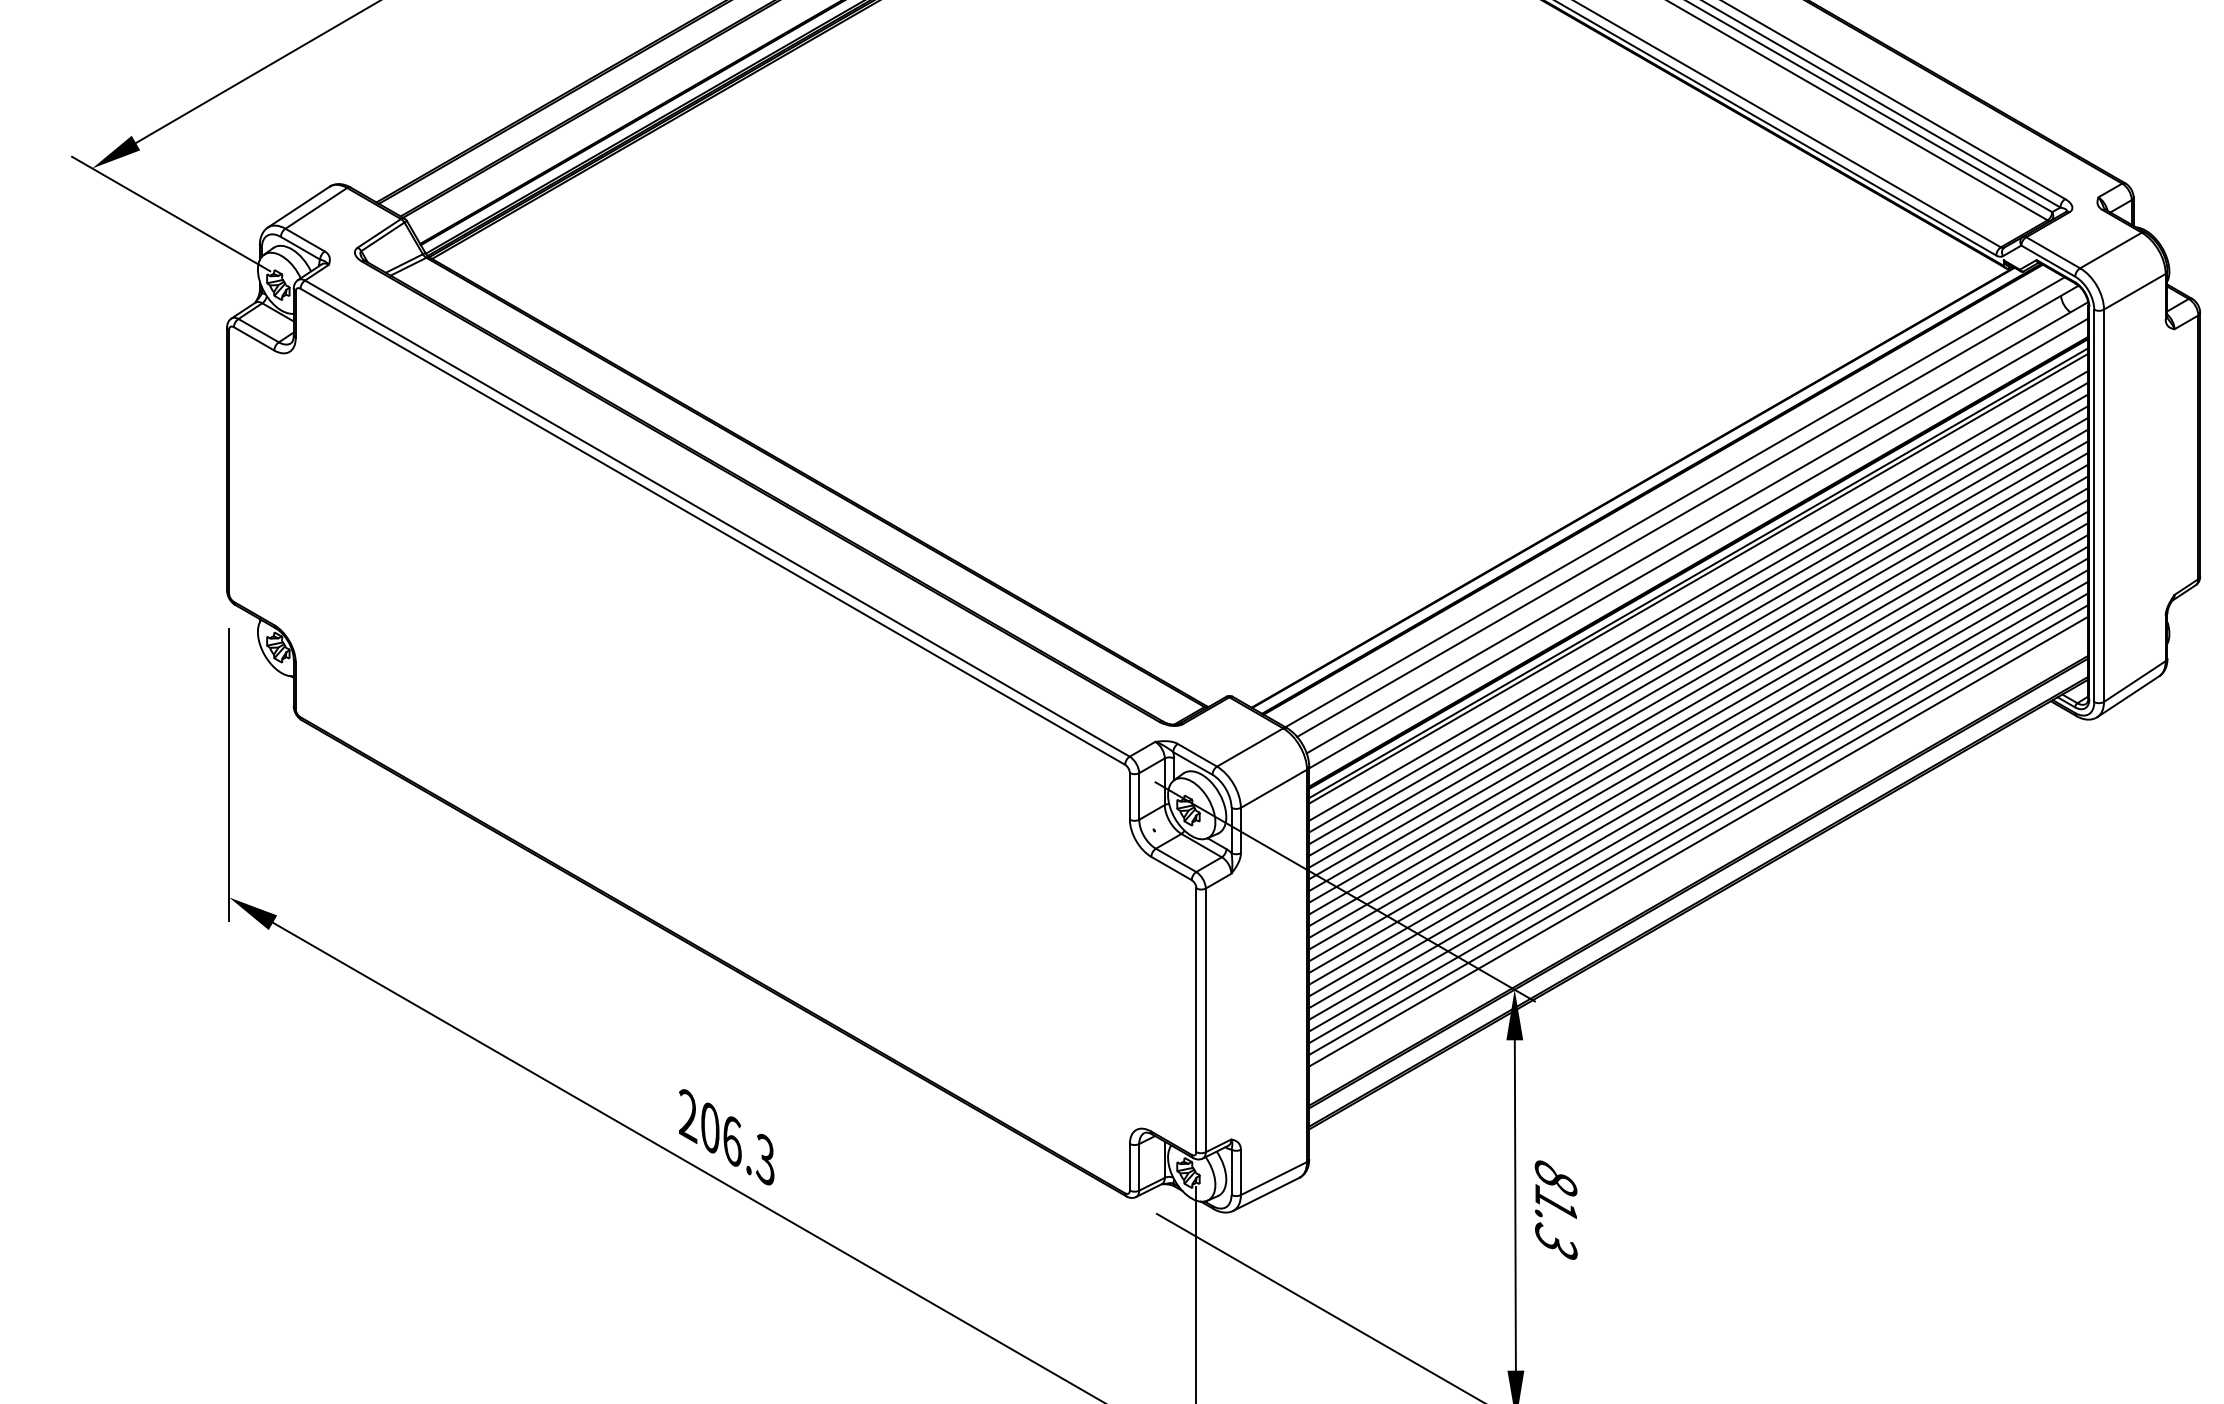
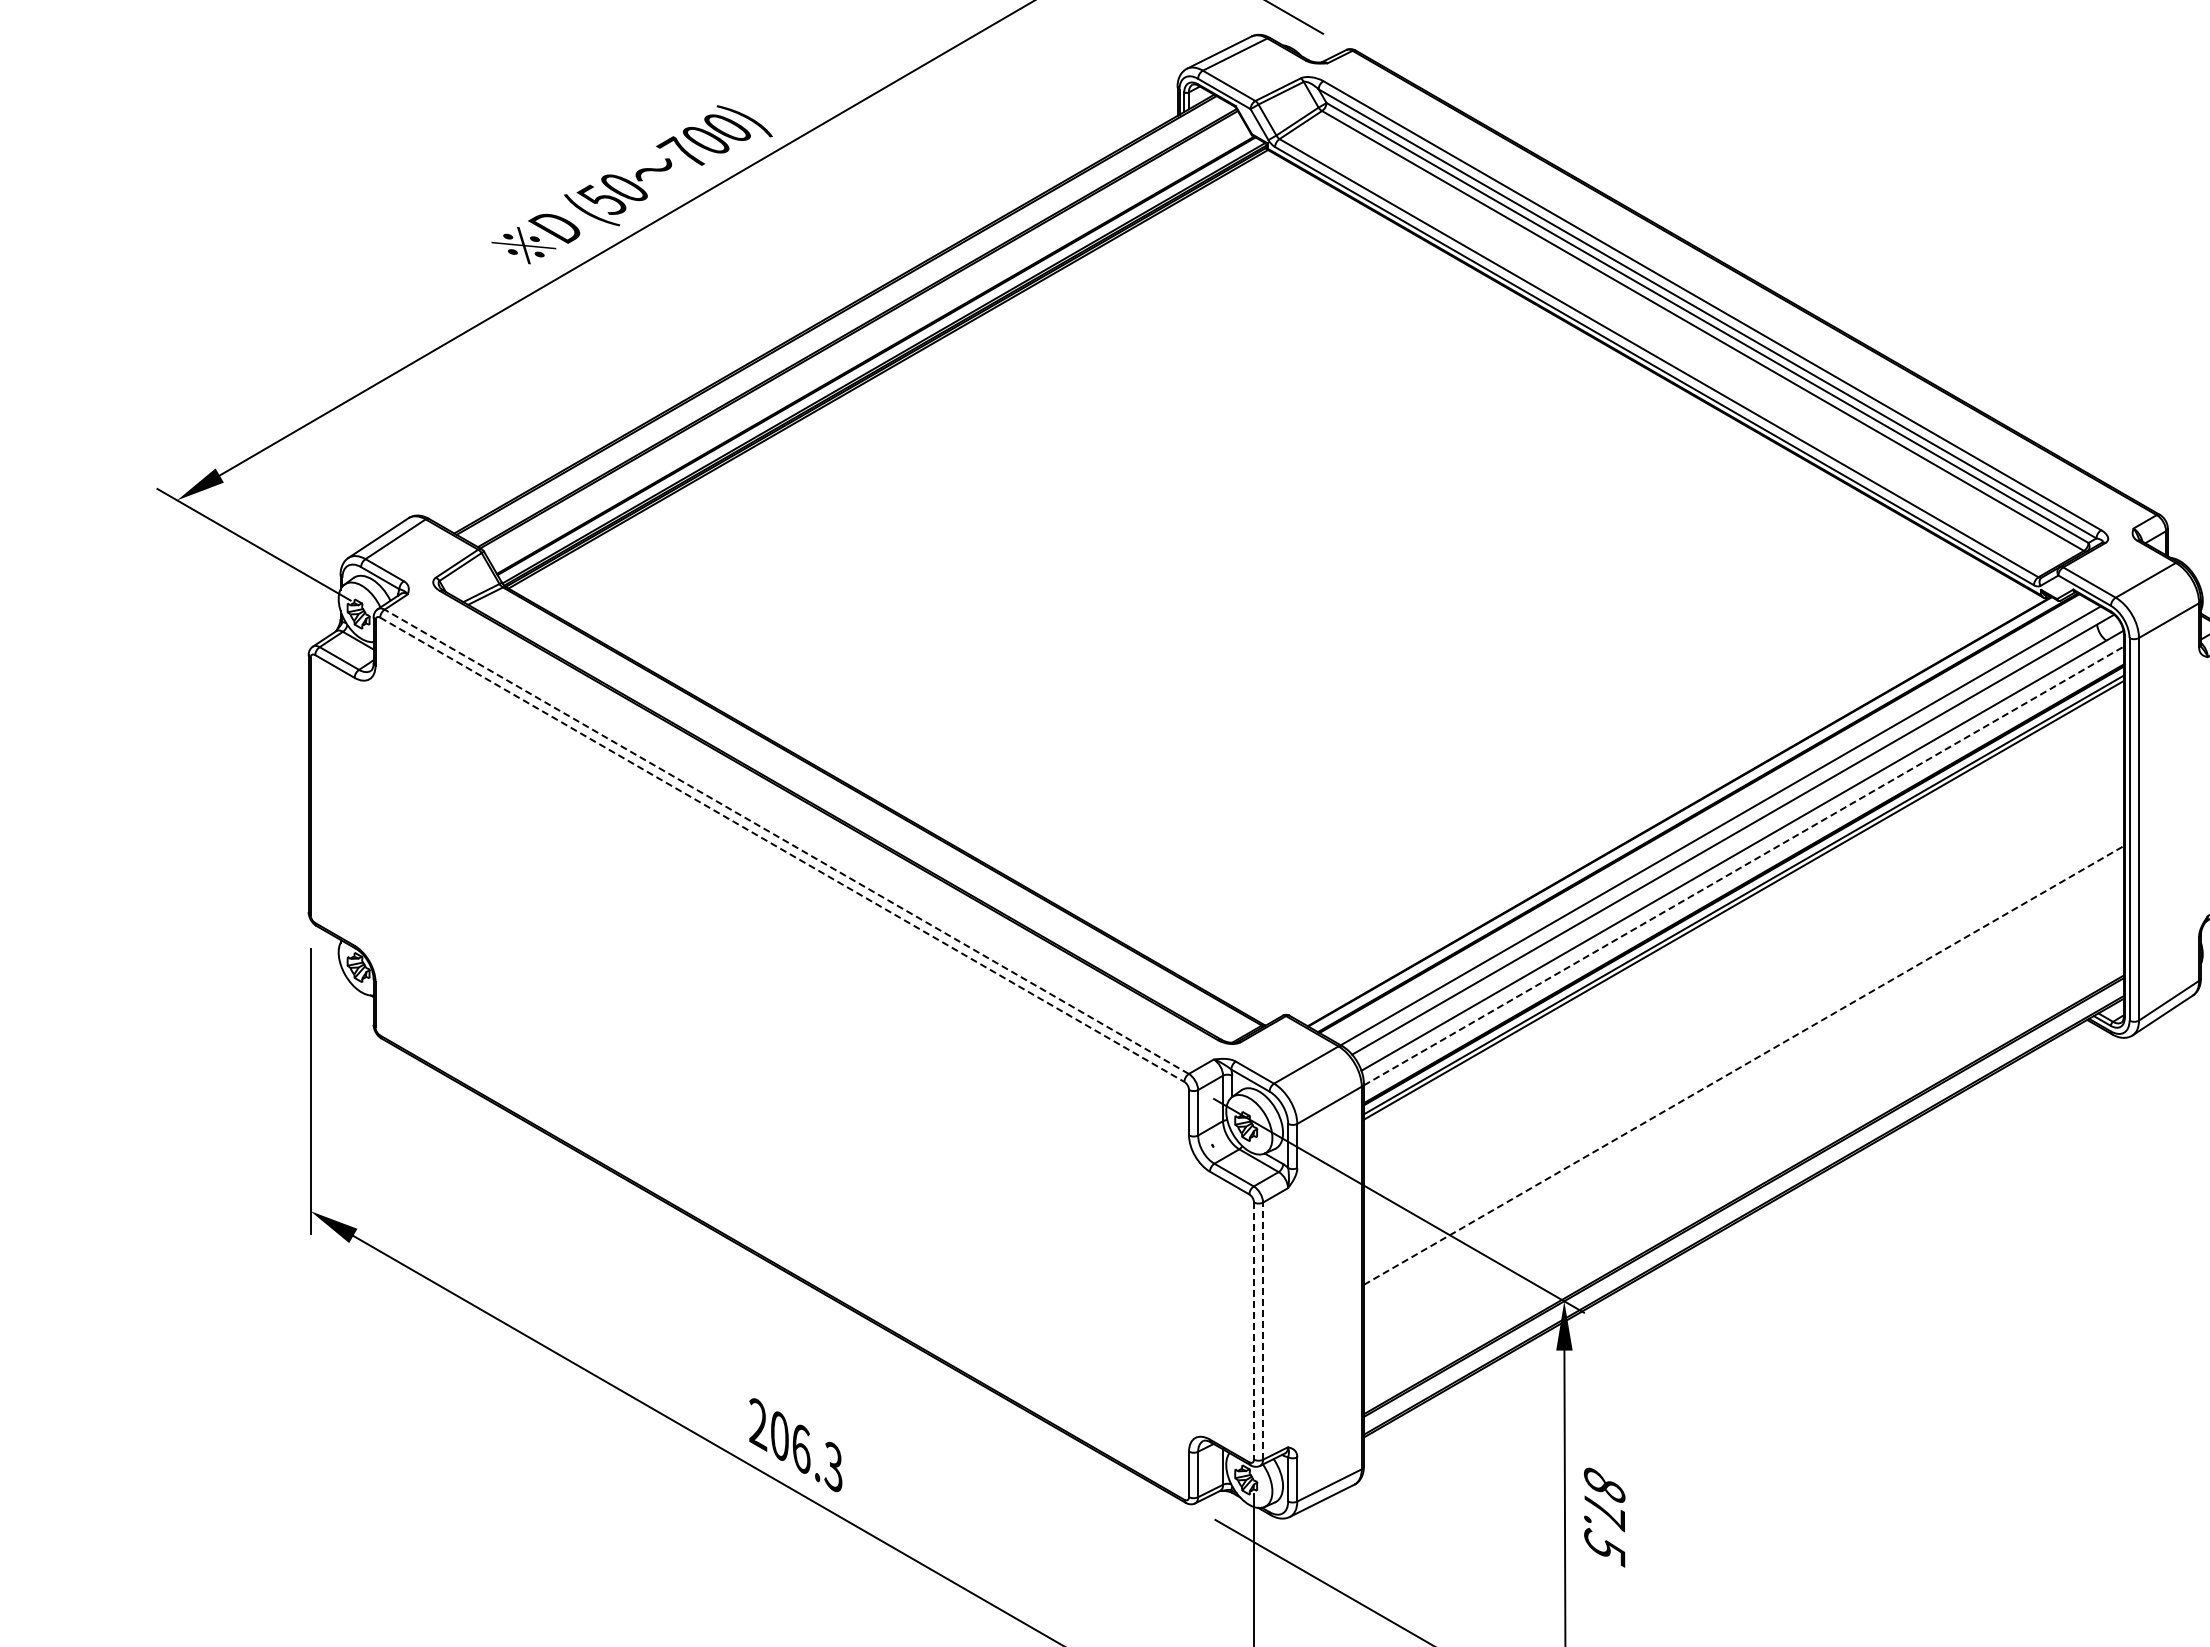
line: (717, 518) -> (786, 841), solid -> dashed
line: (713, 527) -> (782, 850), solid -> dashed
line: (1698, 543) -> (1743, 866), solid -> dashed
line: (1698, 595) -> (1743, 916), removed
line: (1698, 607) -> (1743, 928), removed
line: (1698, 618) -> (1743, 939), removed
line: (1698, 630) -> (1743, 950), removed
line: (1698, 642) -> (1743, 962), removed
line: (1698, 653) -> (1743, 973), removed
line: (1698, 665) -> (1743, 985), removed
line: (1698, 677) -> (1743, 996), removed
line: (1698, 689) -> (1743, 1008), removed
line: (1698, 700) -> (1743, 1019), removed
line: (1698, 712) -> (1743, 1030), removed
line: (1698, 724) -> (1743, 1042), removed
line: (1698, 735) -> (1743, 1053), removed
line: (1698, 747) -> (1743, 1065), solid -> dashed
line: (1698, 759) -> (1743, 1076), removed
line: (1698, 770) -> (1743, 1087), removed
line: (1698, 782) -> (1743, 1099), removed
line: (1698, 794) -> (1743, 1110), removed
line: (1698, 806) -> (1743, 1122), removed
line: (1698, 817) -> (1743, 1133), removed
line: (1698, 830) -> (1743, 1145), removed
line: (1698, 841) -> (1743, 1156), removed
line: (1195, 1020) -> (1253, 1331), solid -> dashed
line: (1206, 1020) -> (1263, 1331), solid -> dashed
text: (1555, 1222) -> (1604, 1528), 81.3 -> 87.5

